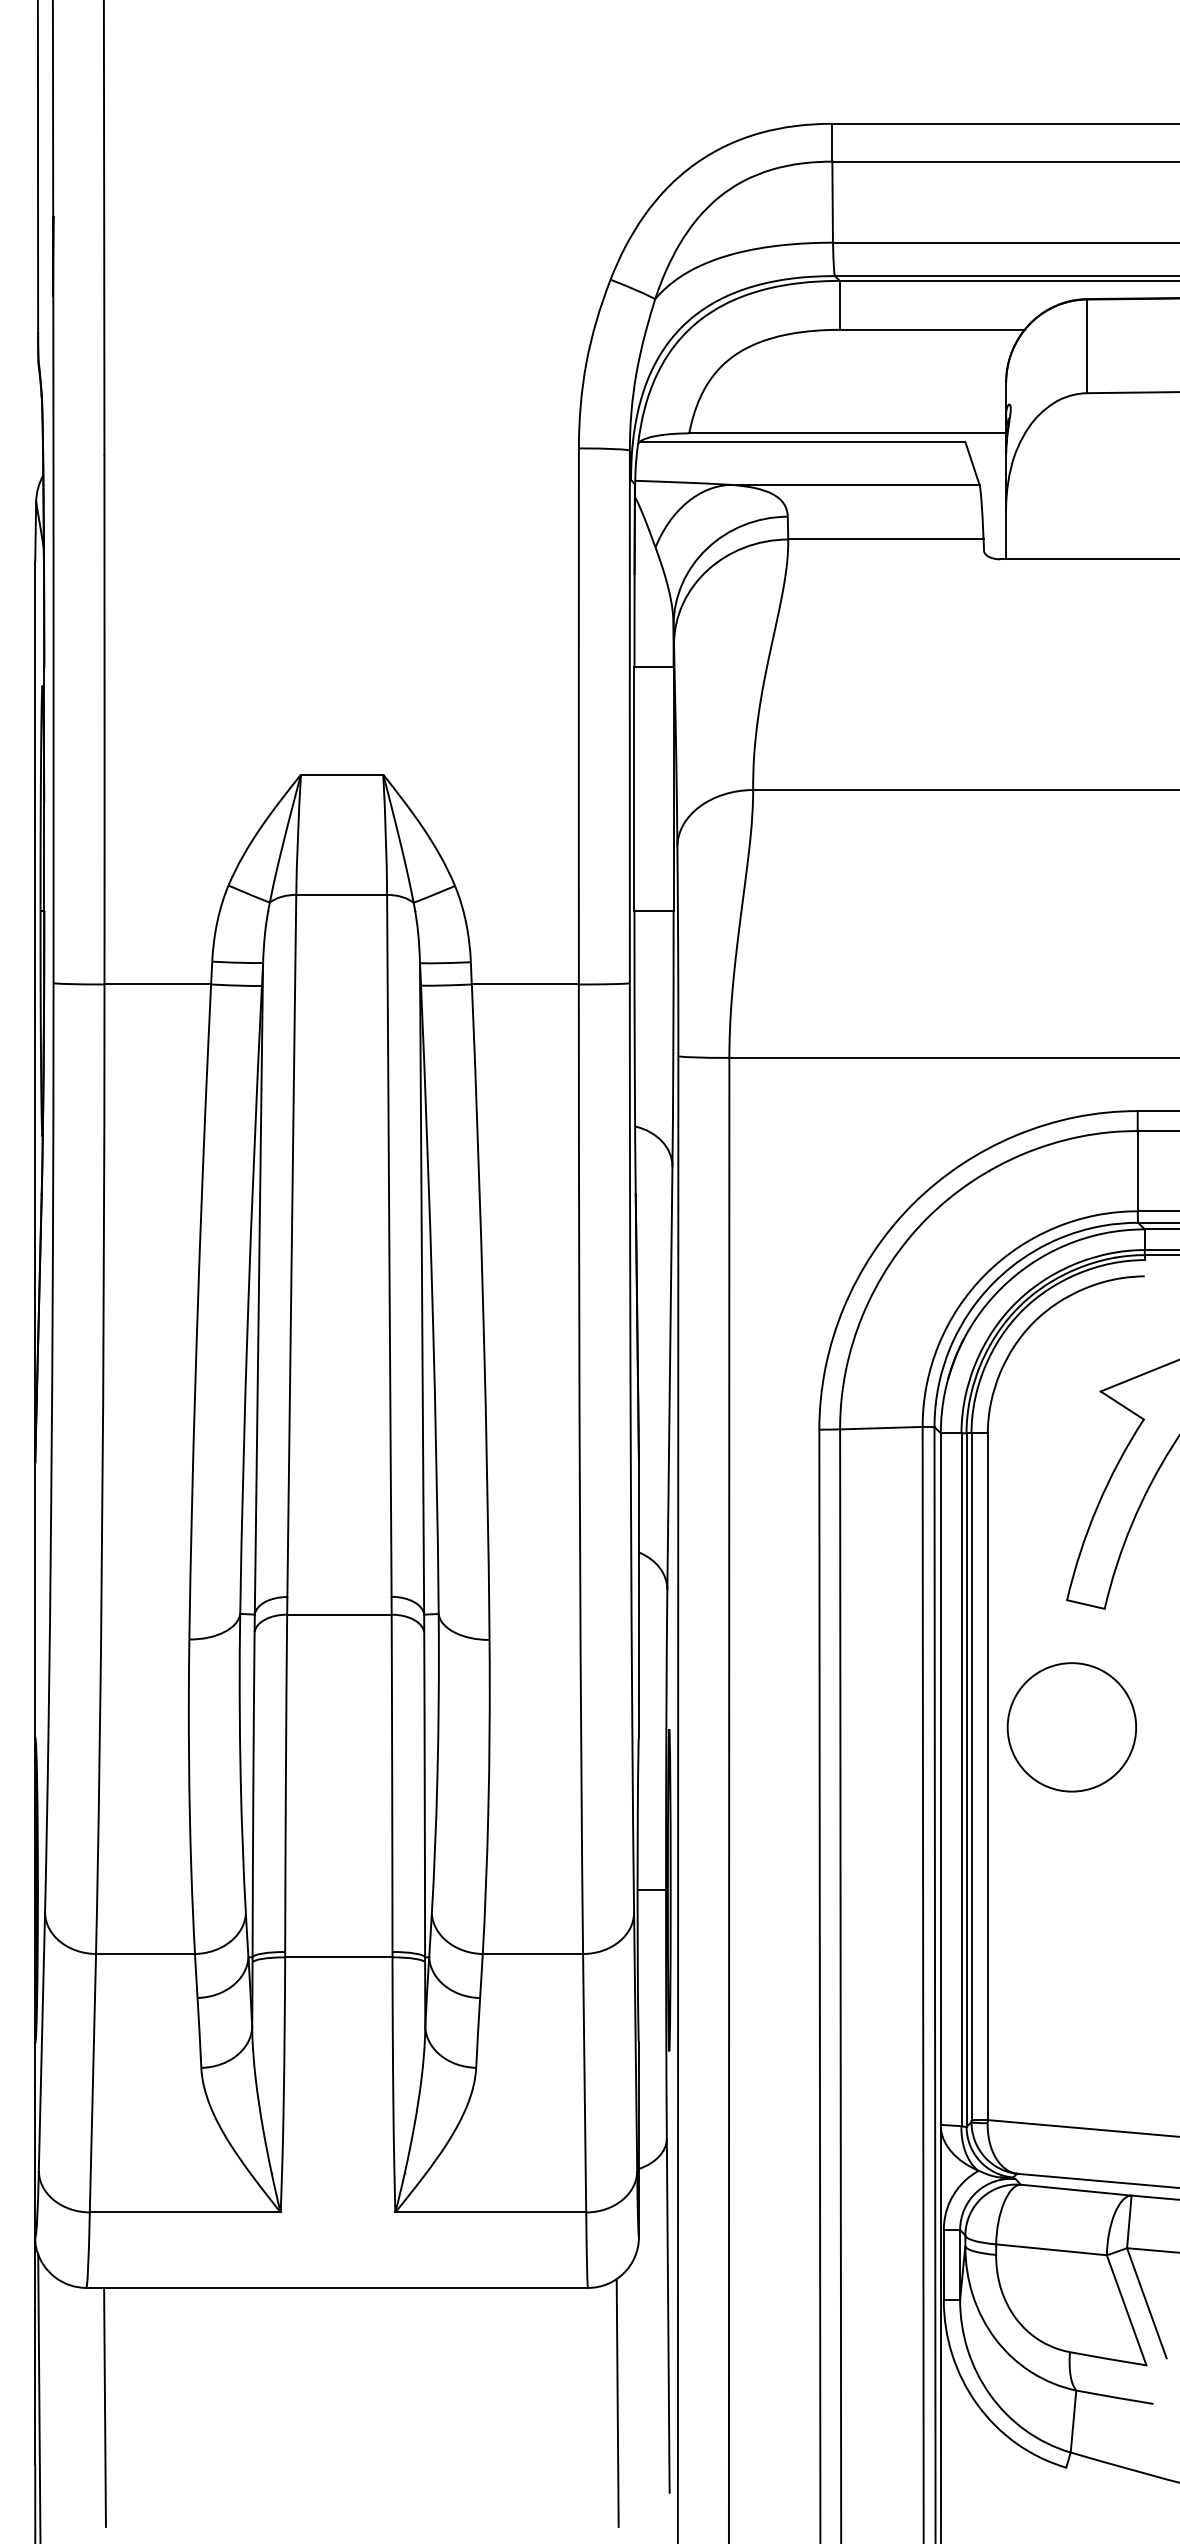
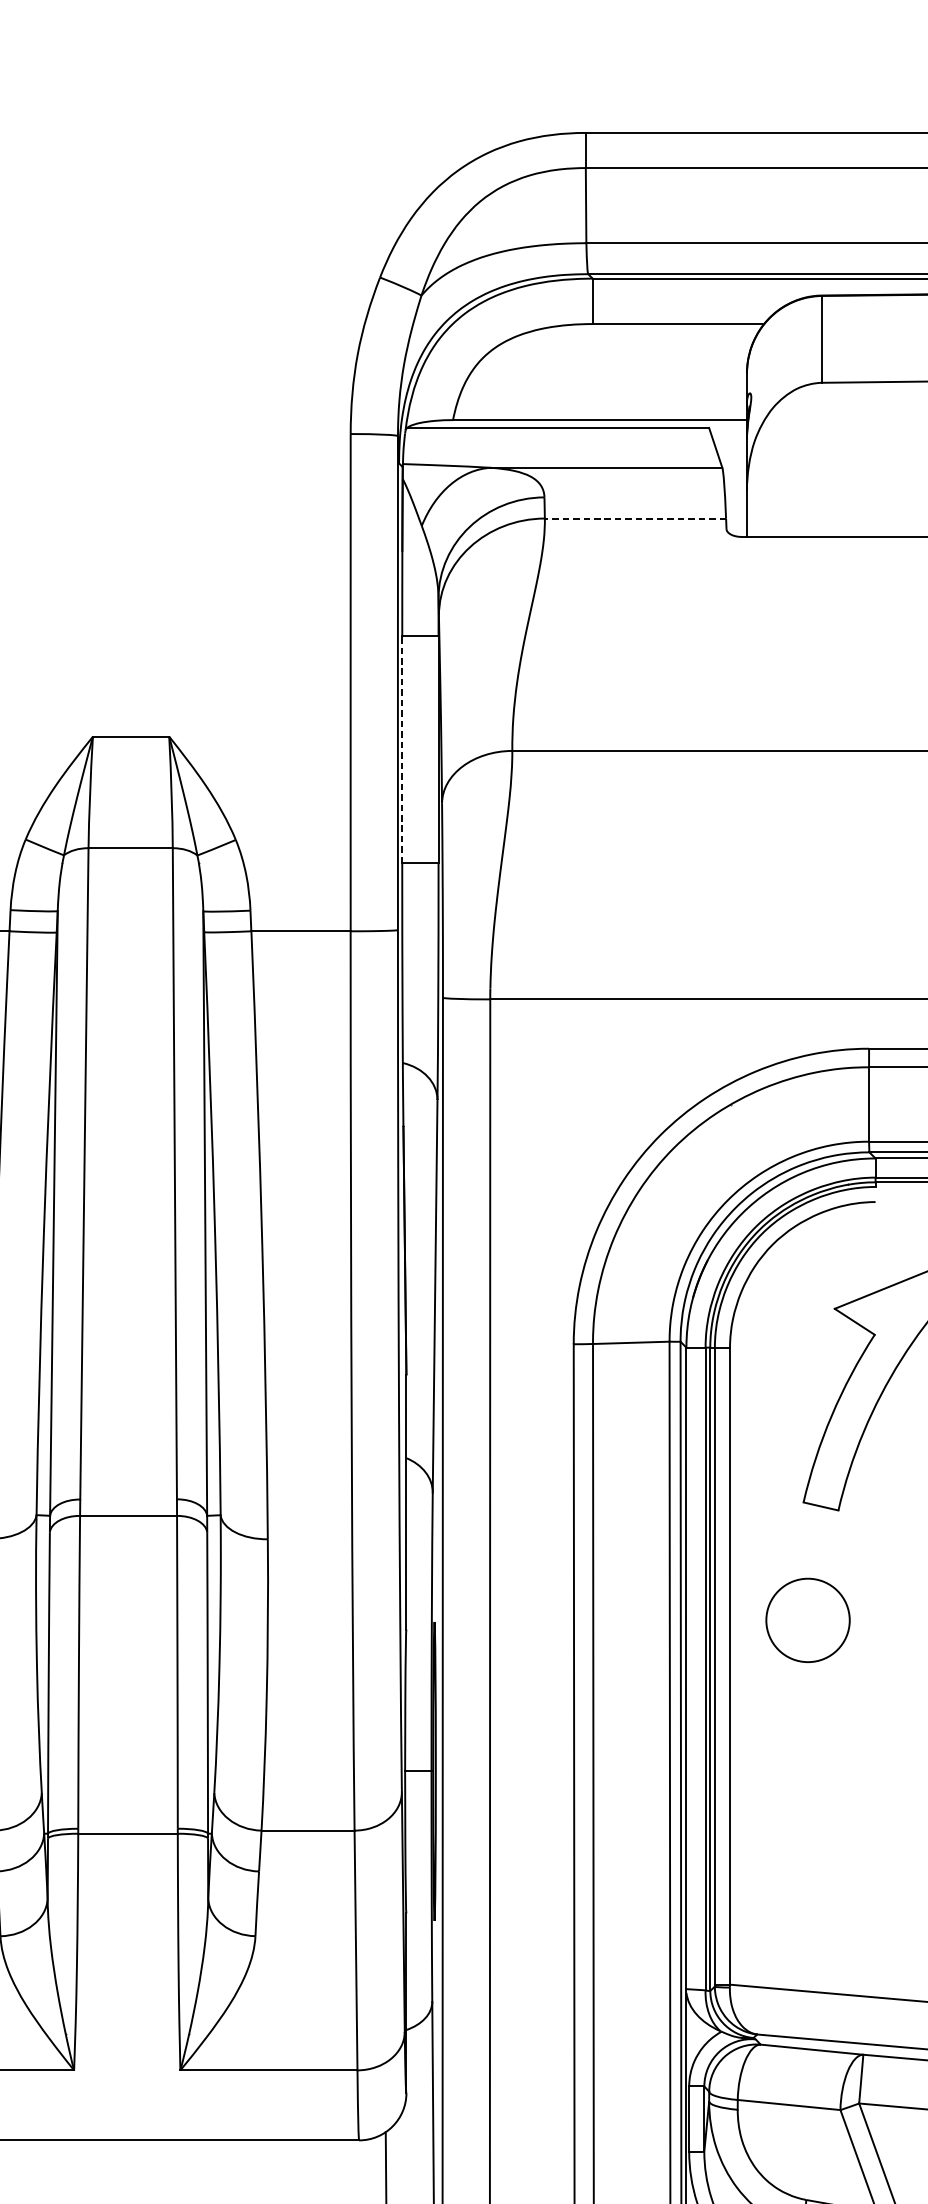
line: (885, 539) -> (635, 518), solid -> dashed
line: (634, 788) -> (402, 749), solid -> dashed
circle: (1071, 1727) -> (807, 1620), size x0.7

